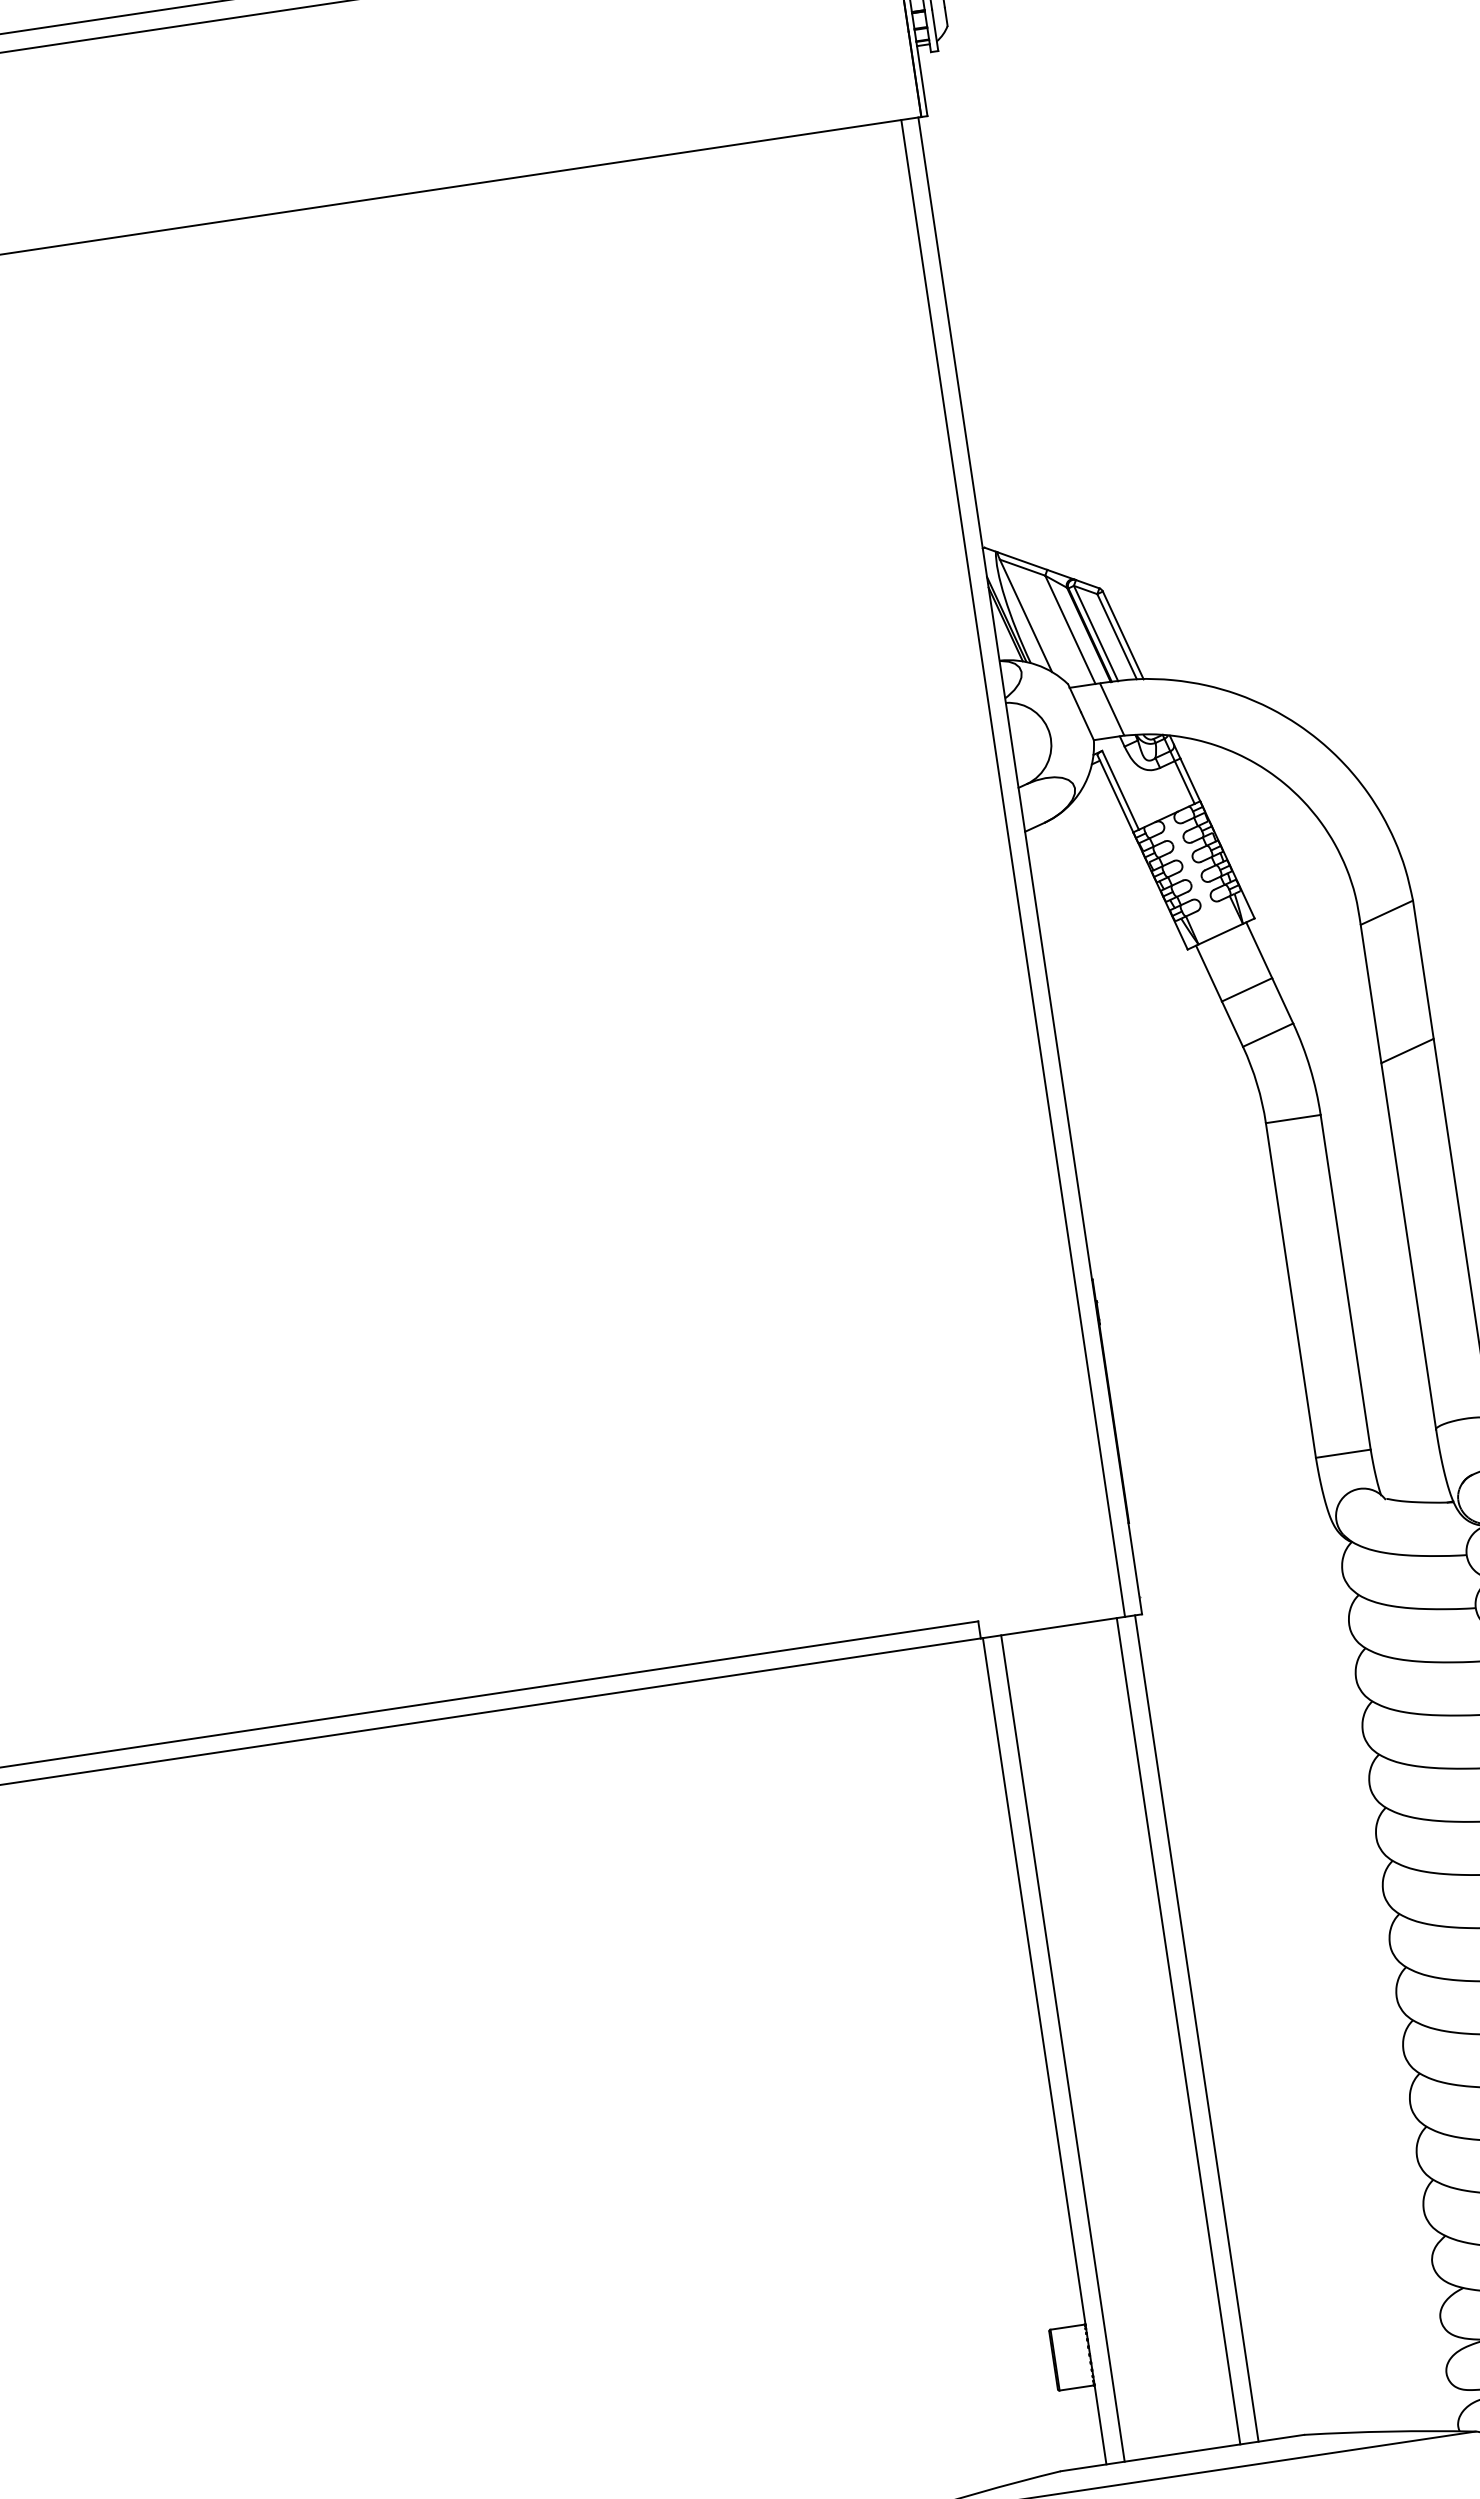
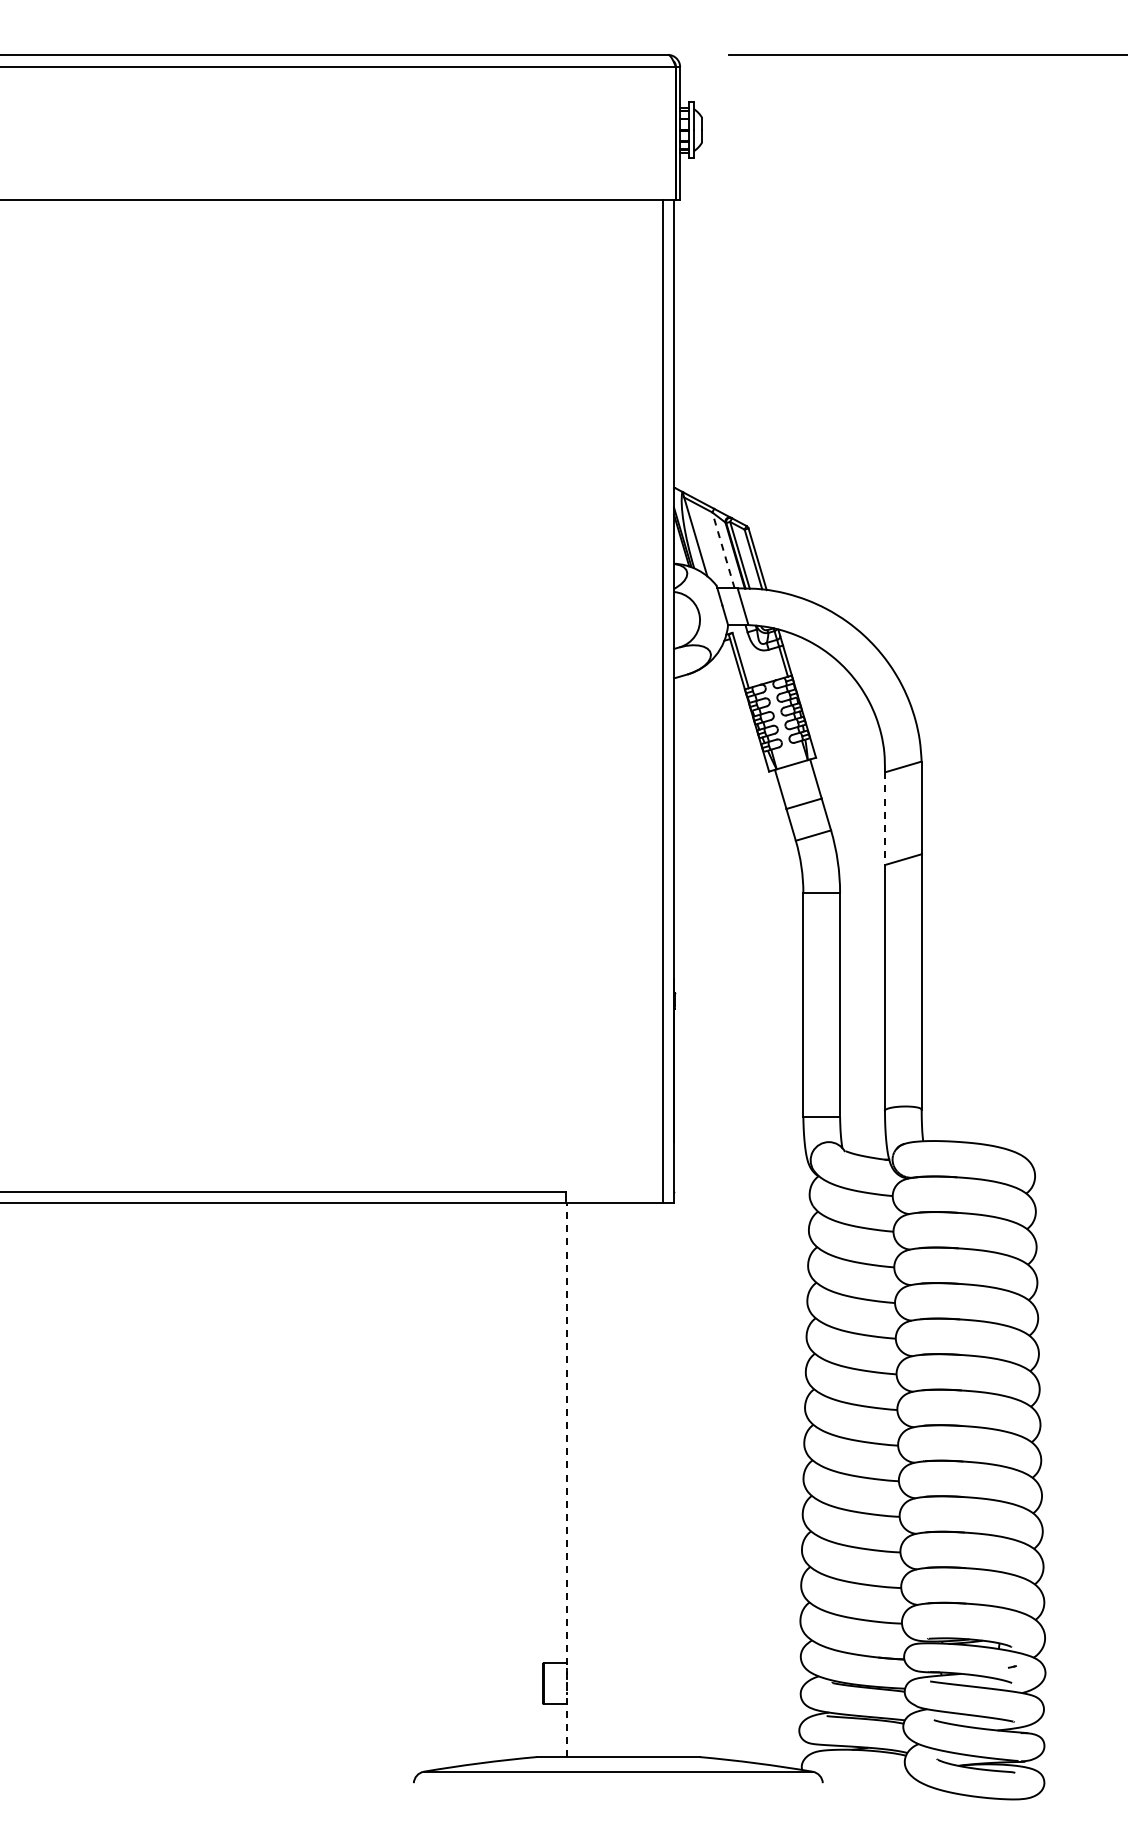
line: (1070, 629) -> (723, 550), solid -> dashed
line: (1370, 995) -> (884, 819), solid -> dashed
line: (1197, 2029) -> (669, 1480), removed
line: (1179, 2031) -> (657, 1480), removed
line: (1062, 2049) -> (579, 1480), removed
line: (1045, 2051) -> (567, 1480), solid -> dashed

